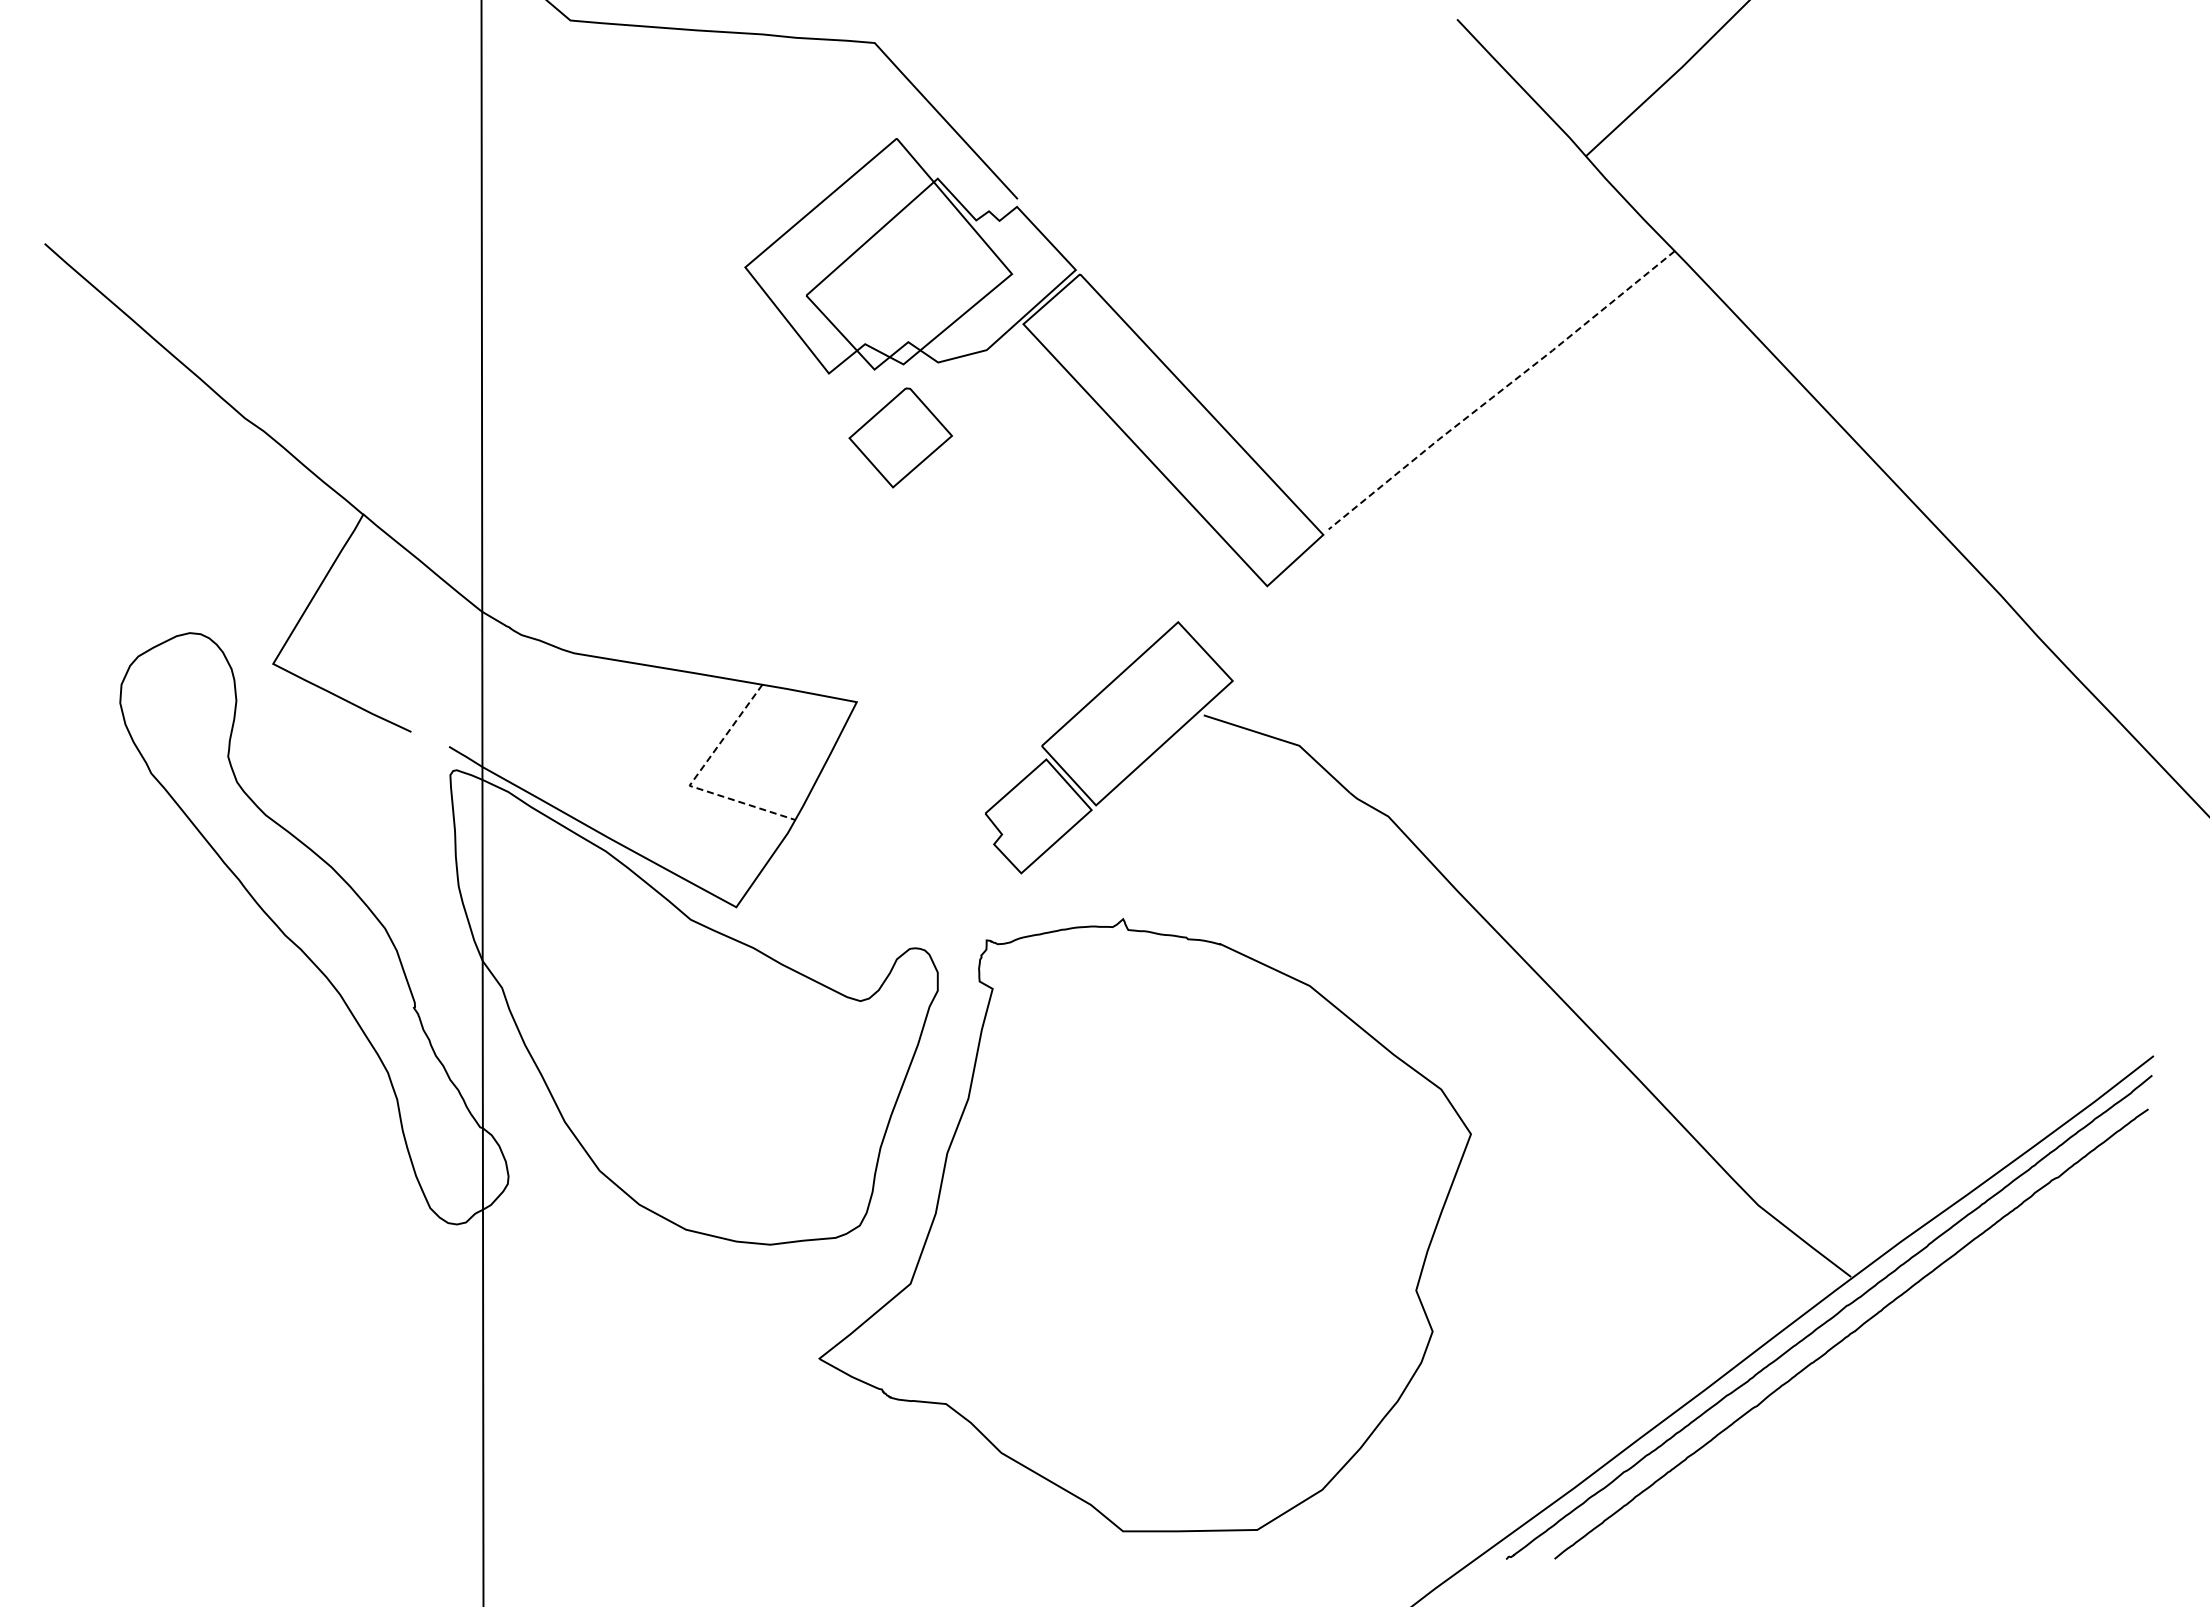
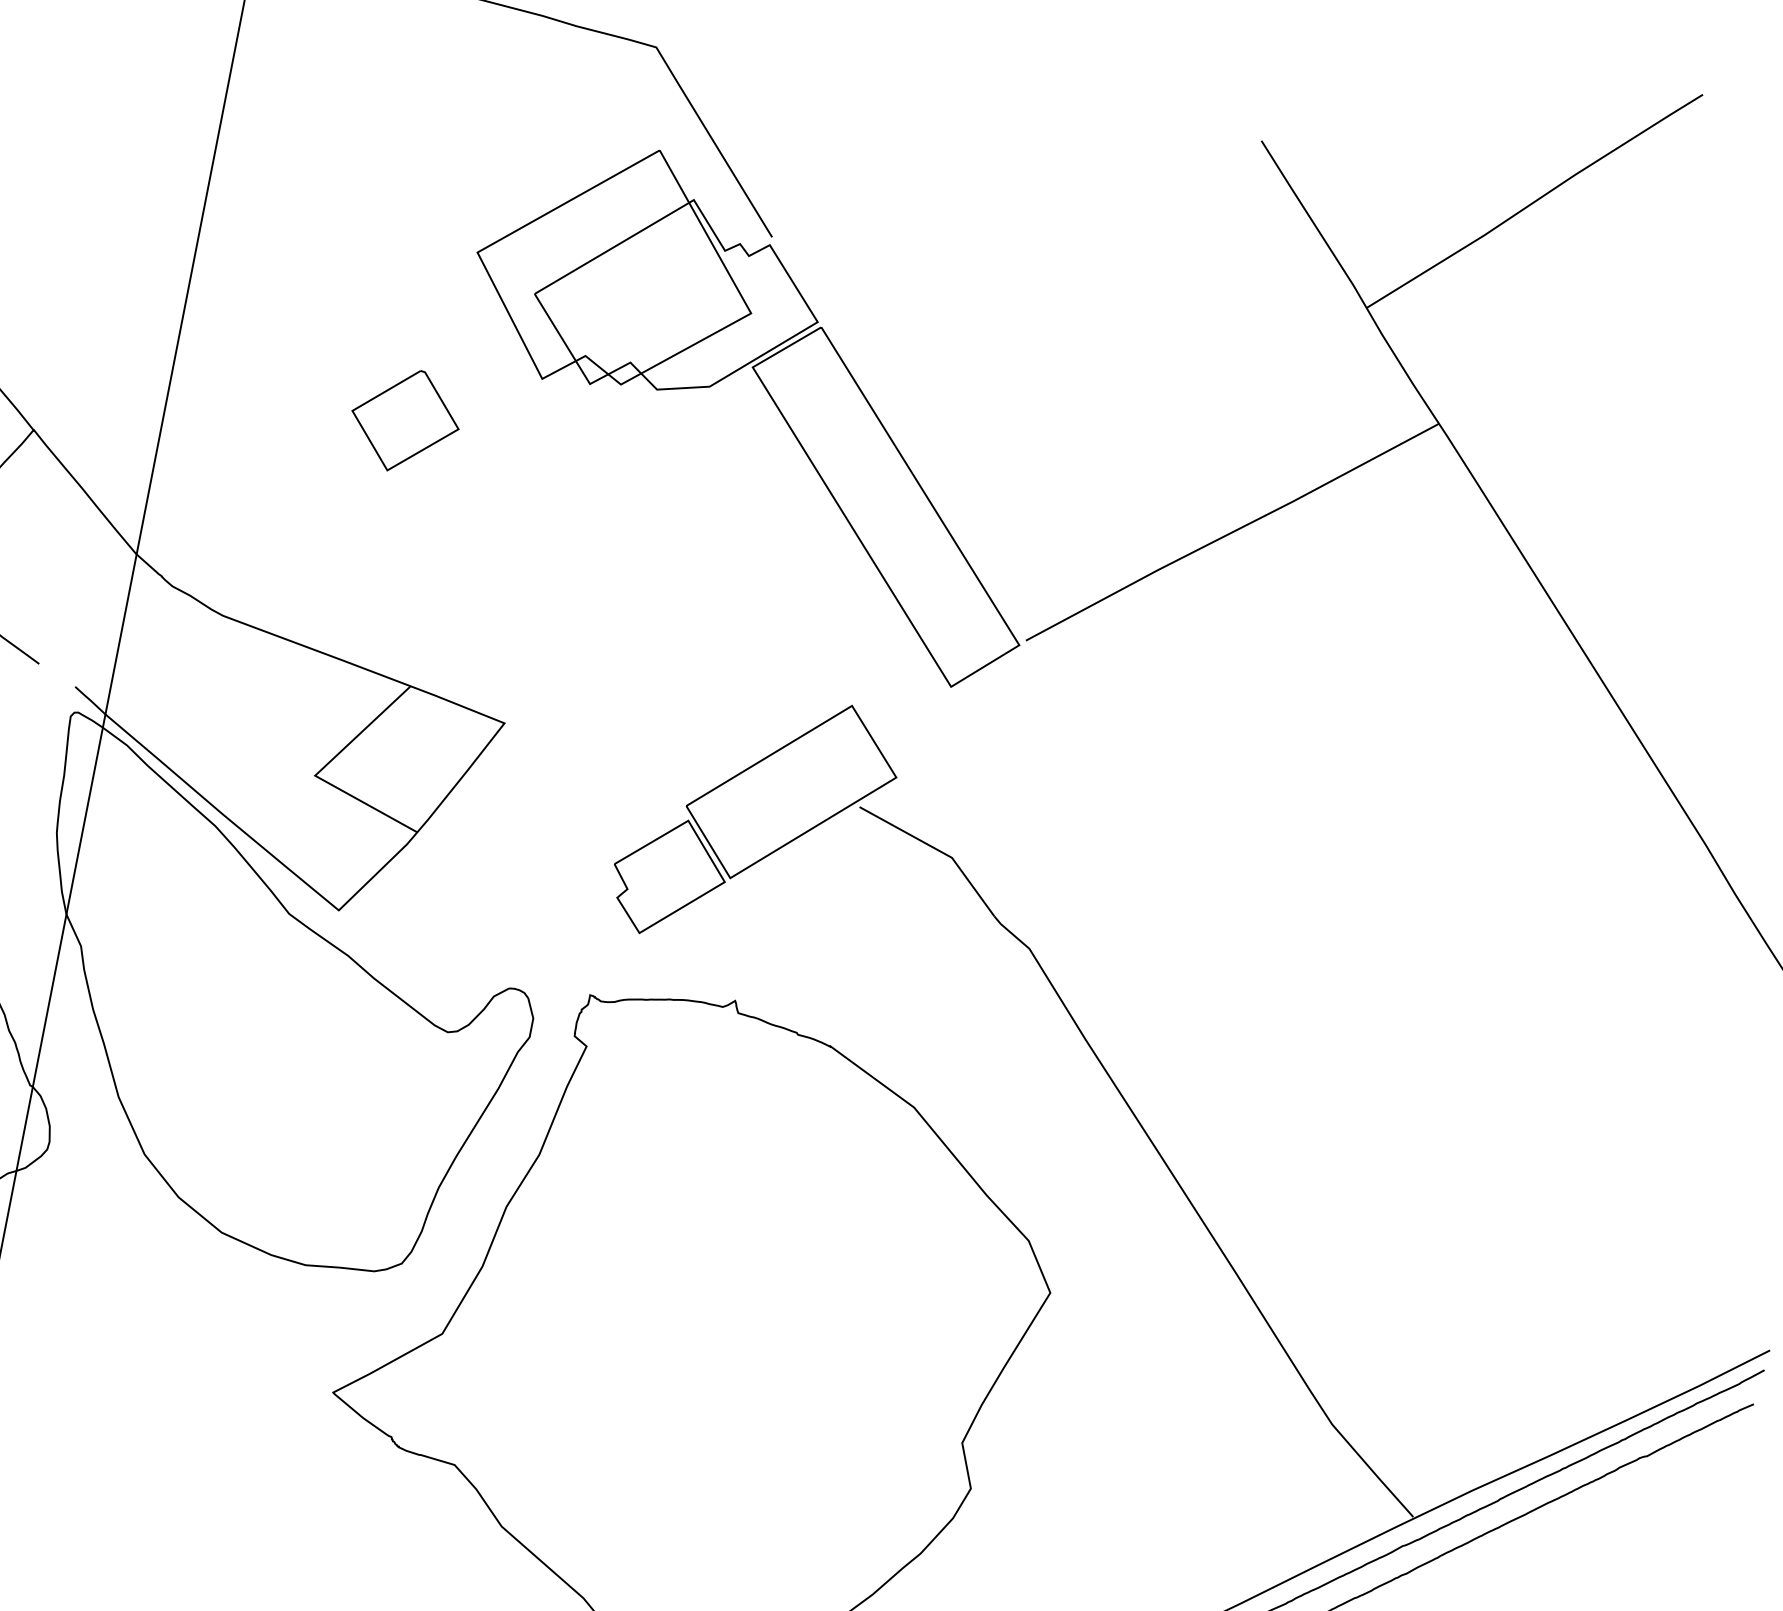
line: (1501, 390) -> (1232, 532), dashed -> solid
part: (900, 437) -> (405, 420), moved
line: (693, 780) -> (320, 771), dashed -> solid

